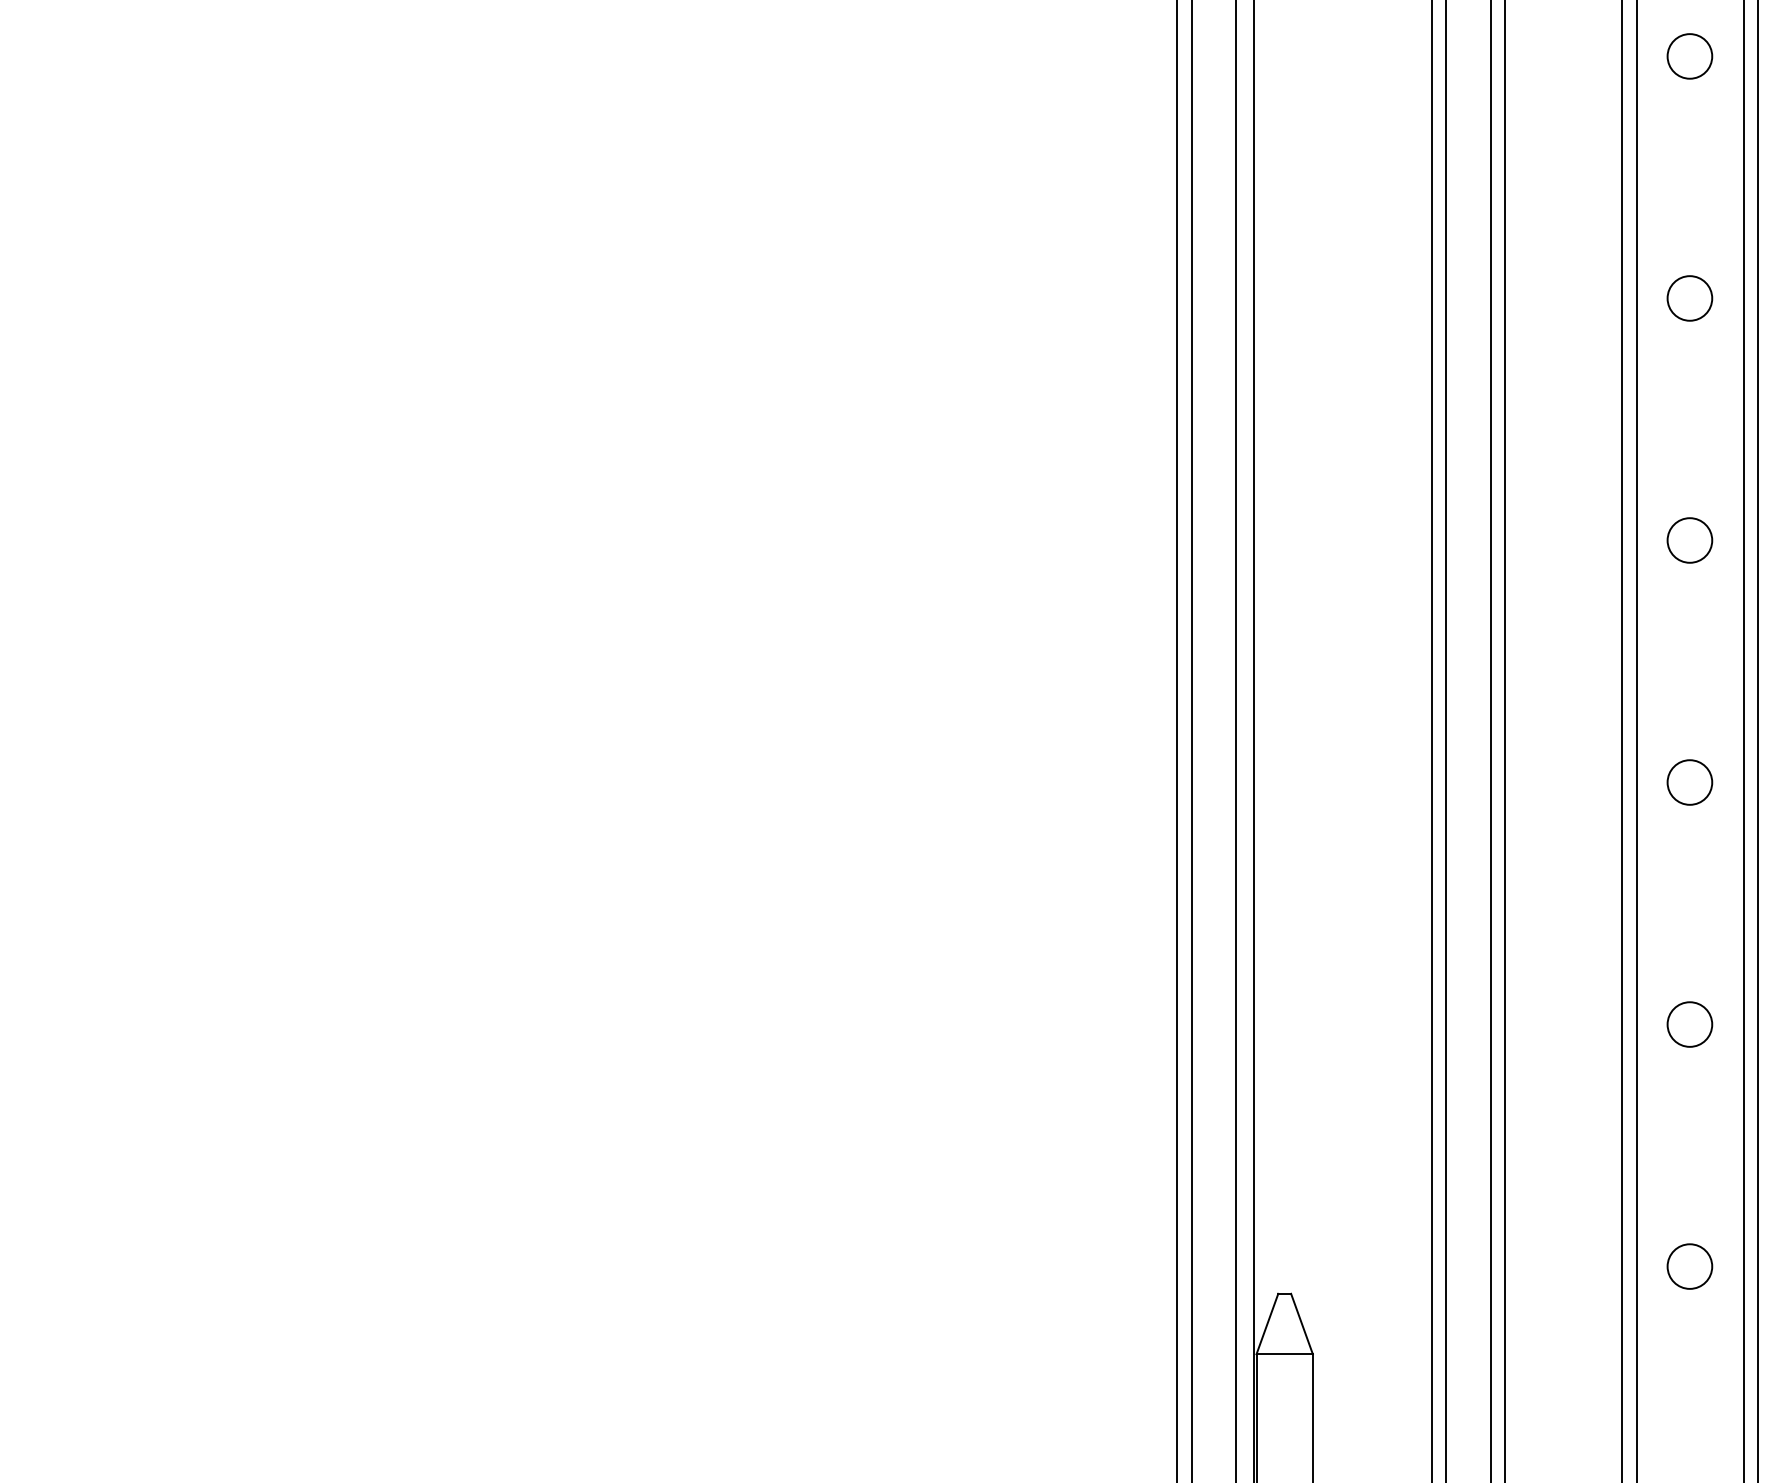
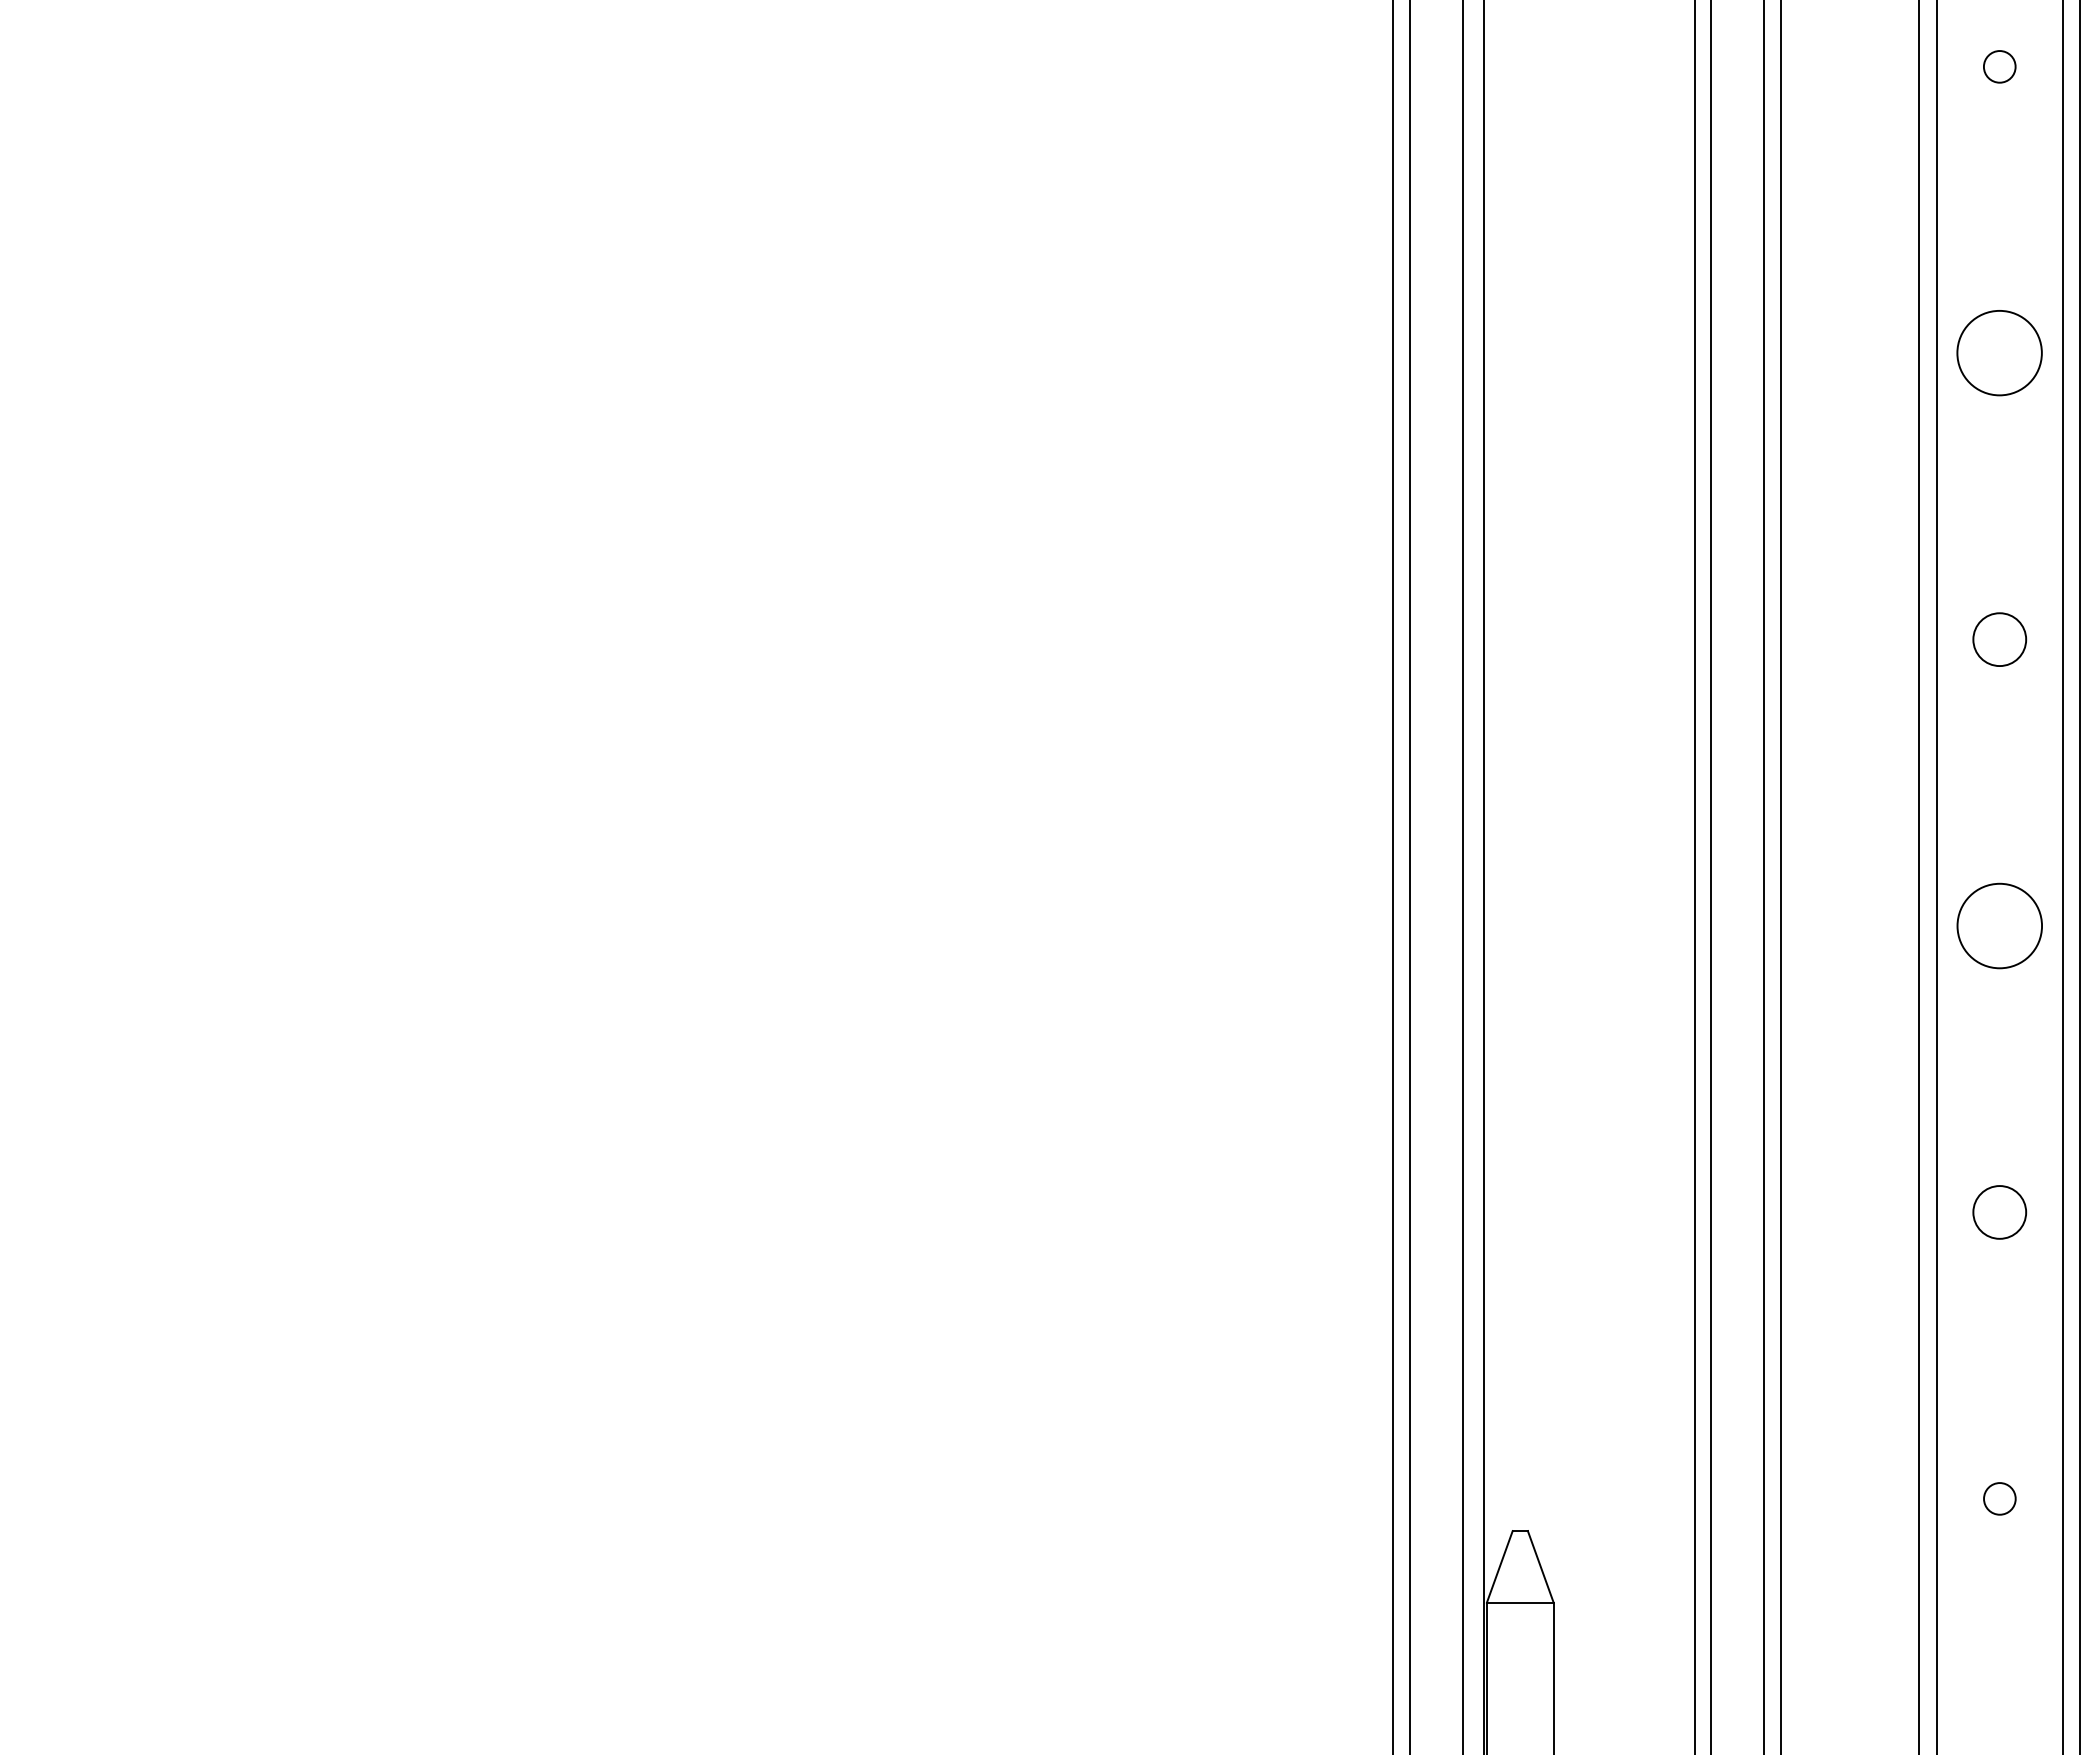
circle: (1689, 56) -> (1999, 66), size x0.6
circle: (1689, 298) -> (1999, 353), size x1.6
circle: (1689, 782) -> (1999, 925), size x1.6
circle: (1689, 1266) -> (1999, 1498), size x0.6

